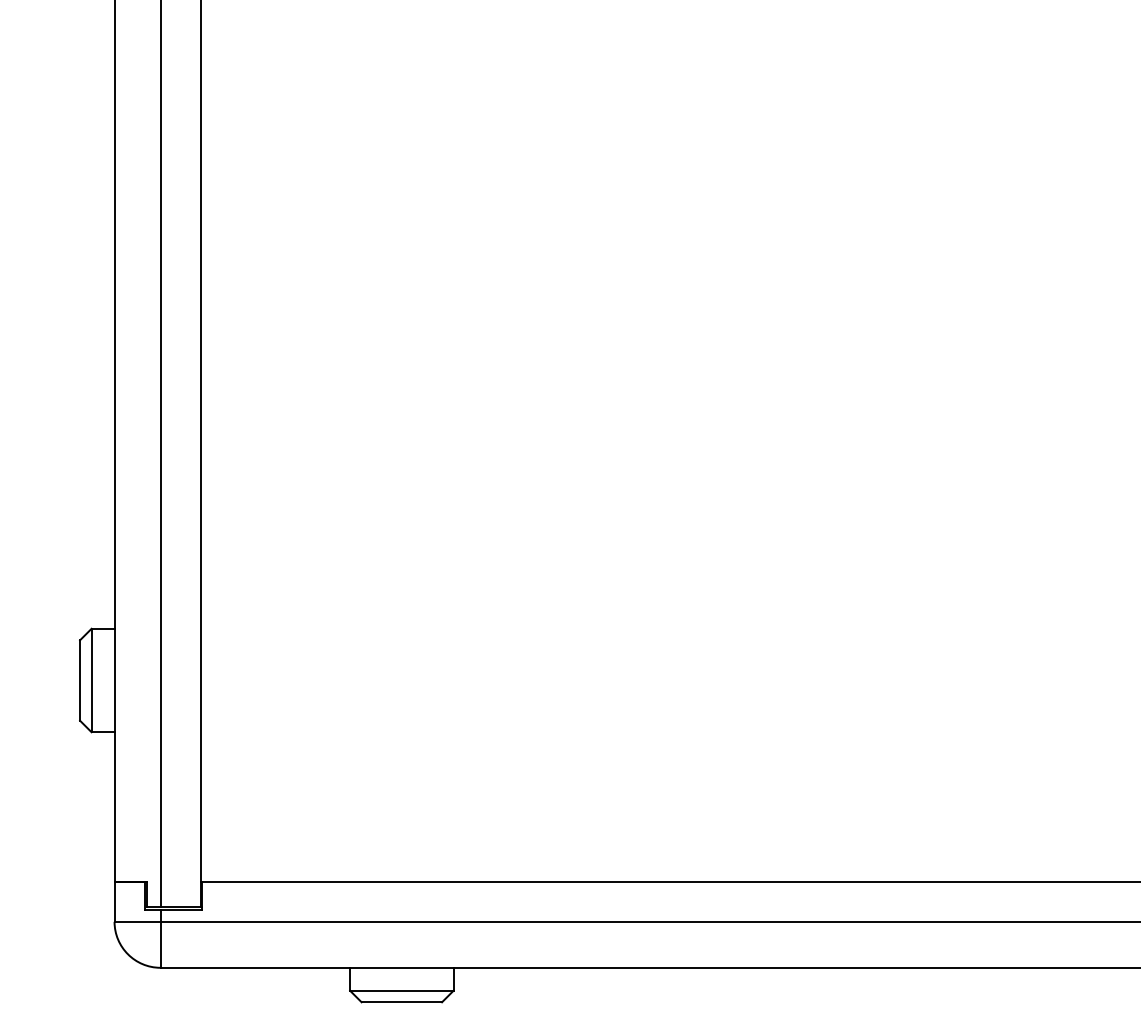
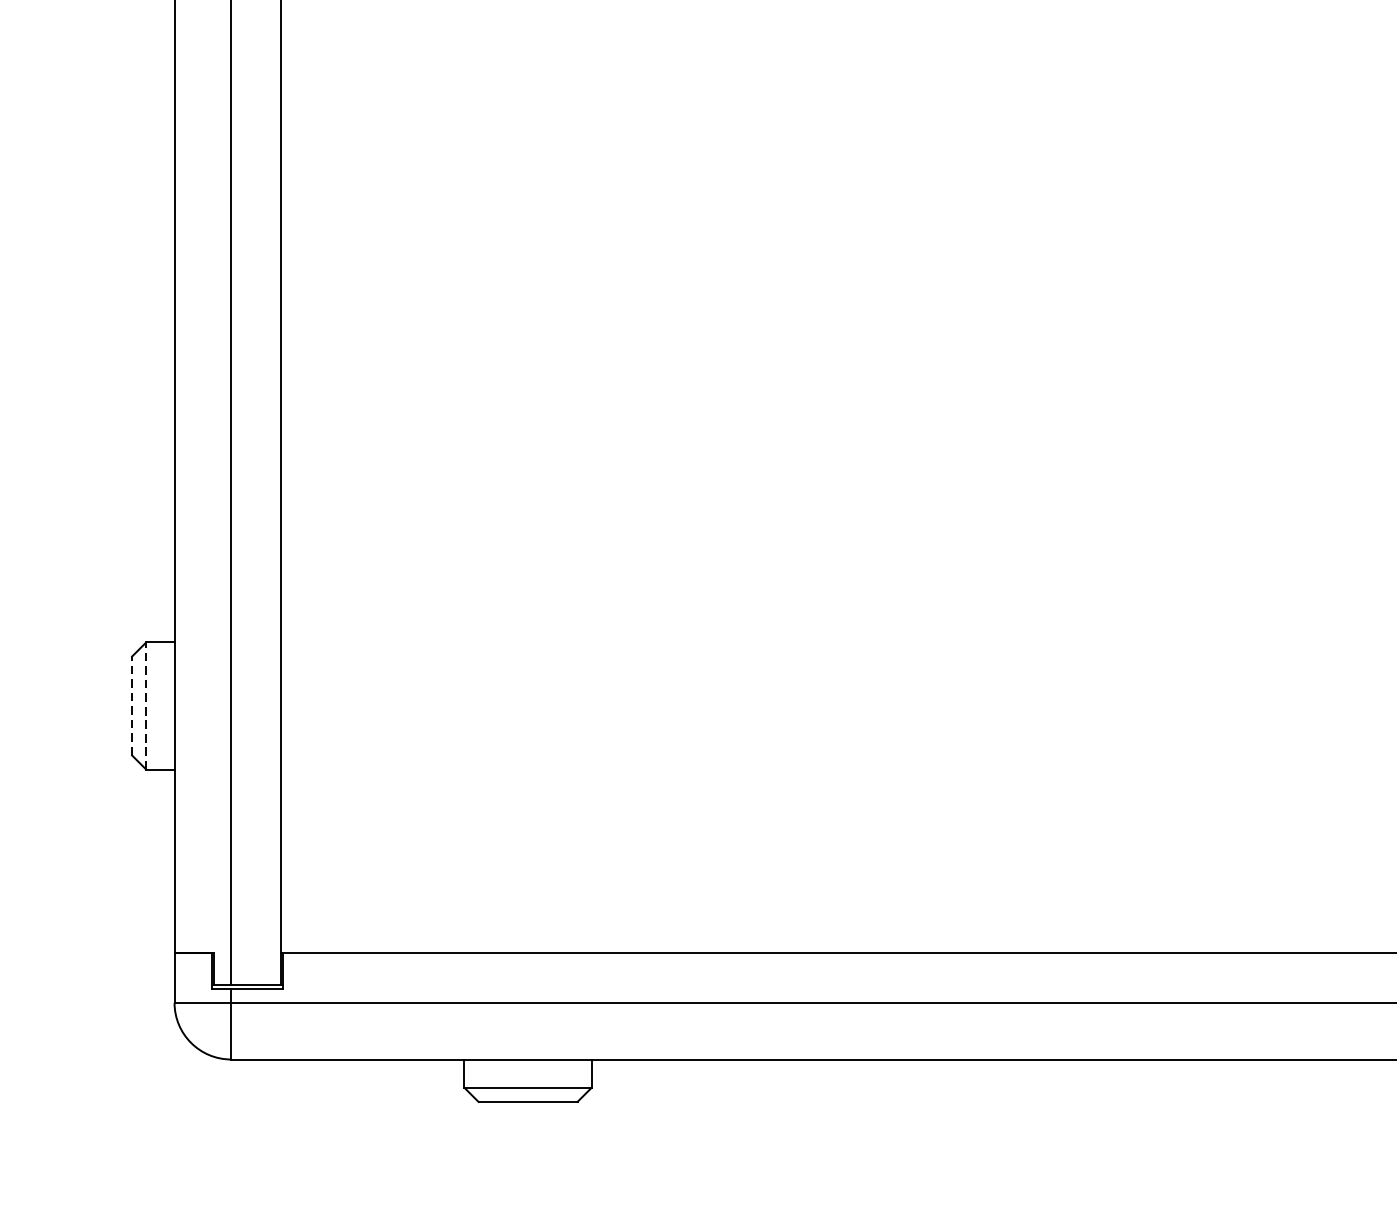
line: (80, 680) -> (132, 705), solid -> dashed
line: (91, 680) -> (146, 705), solid -> dashed

